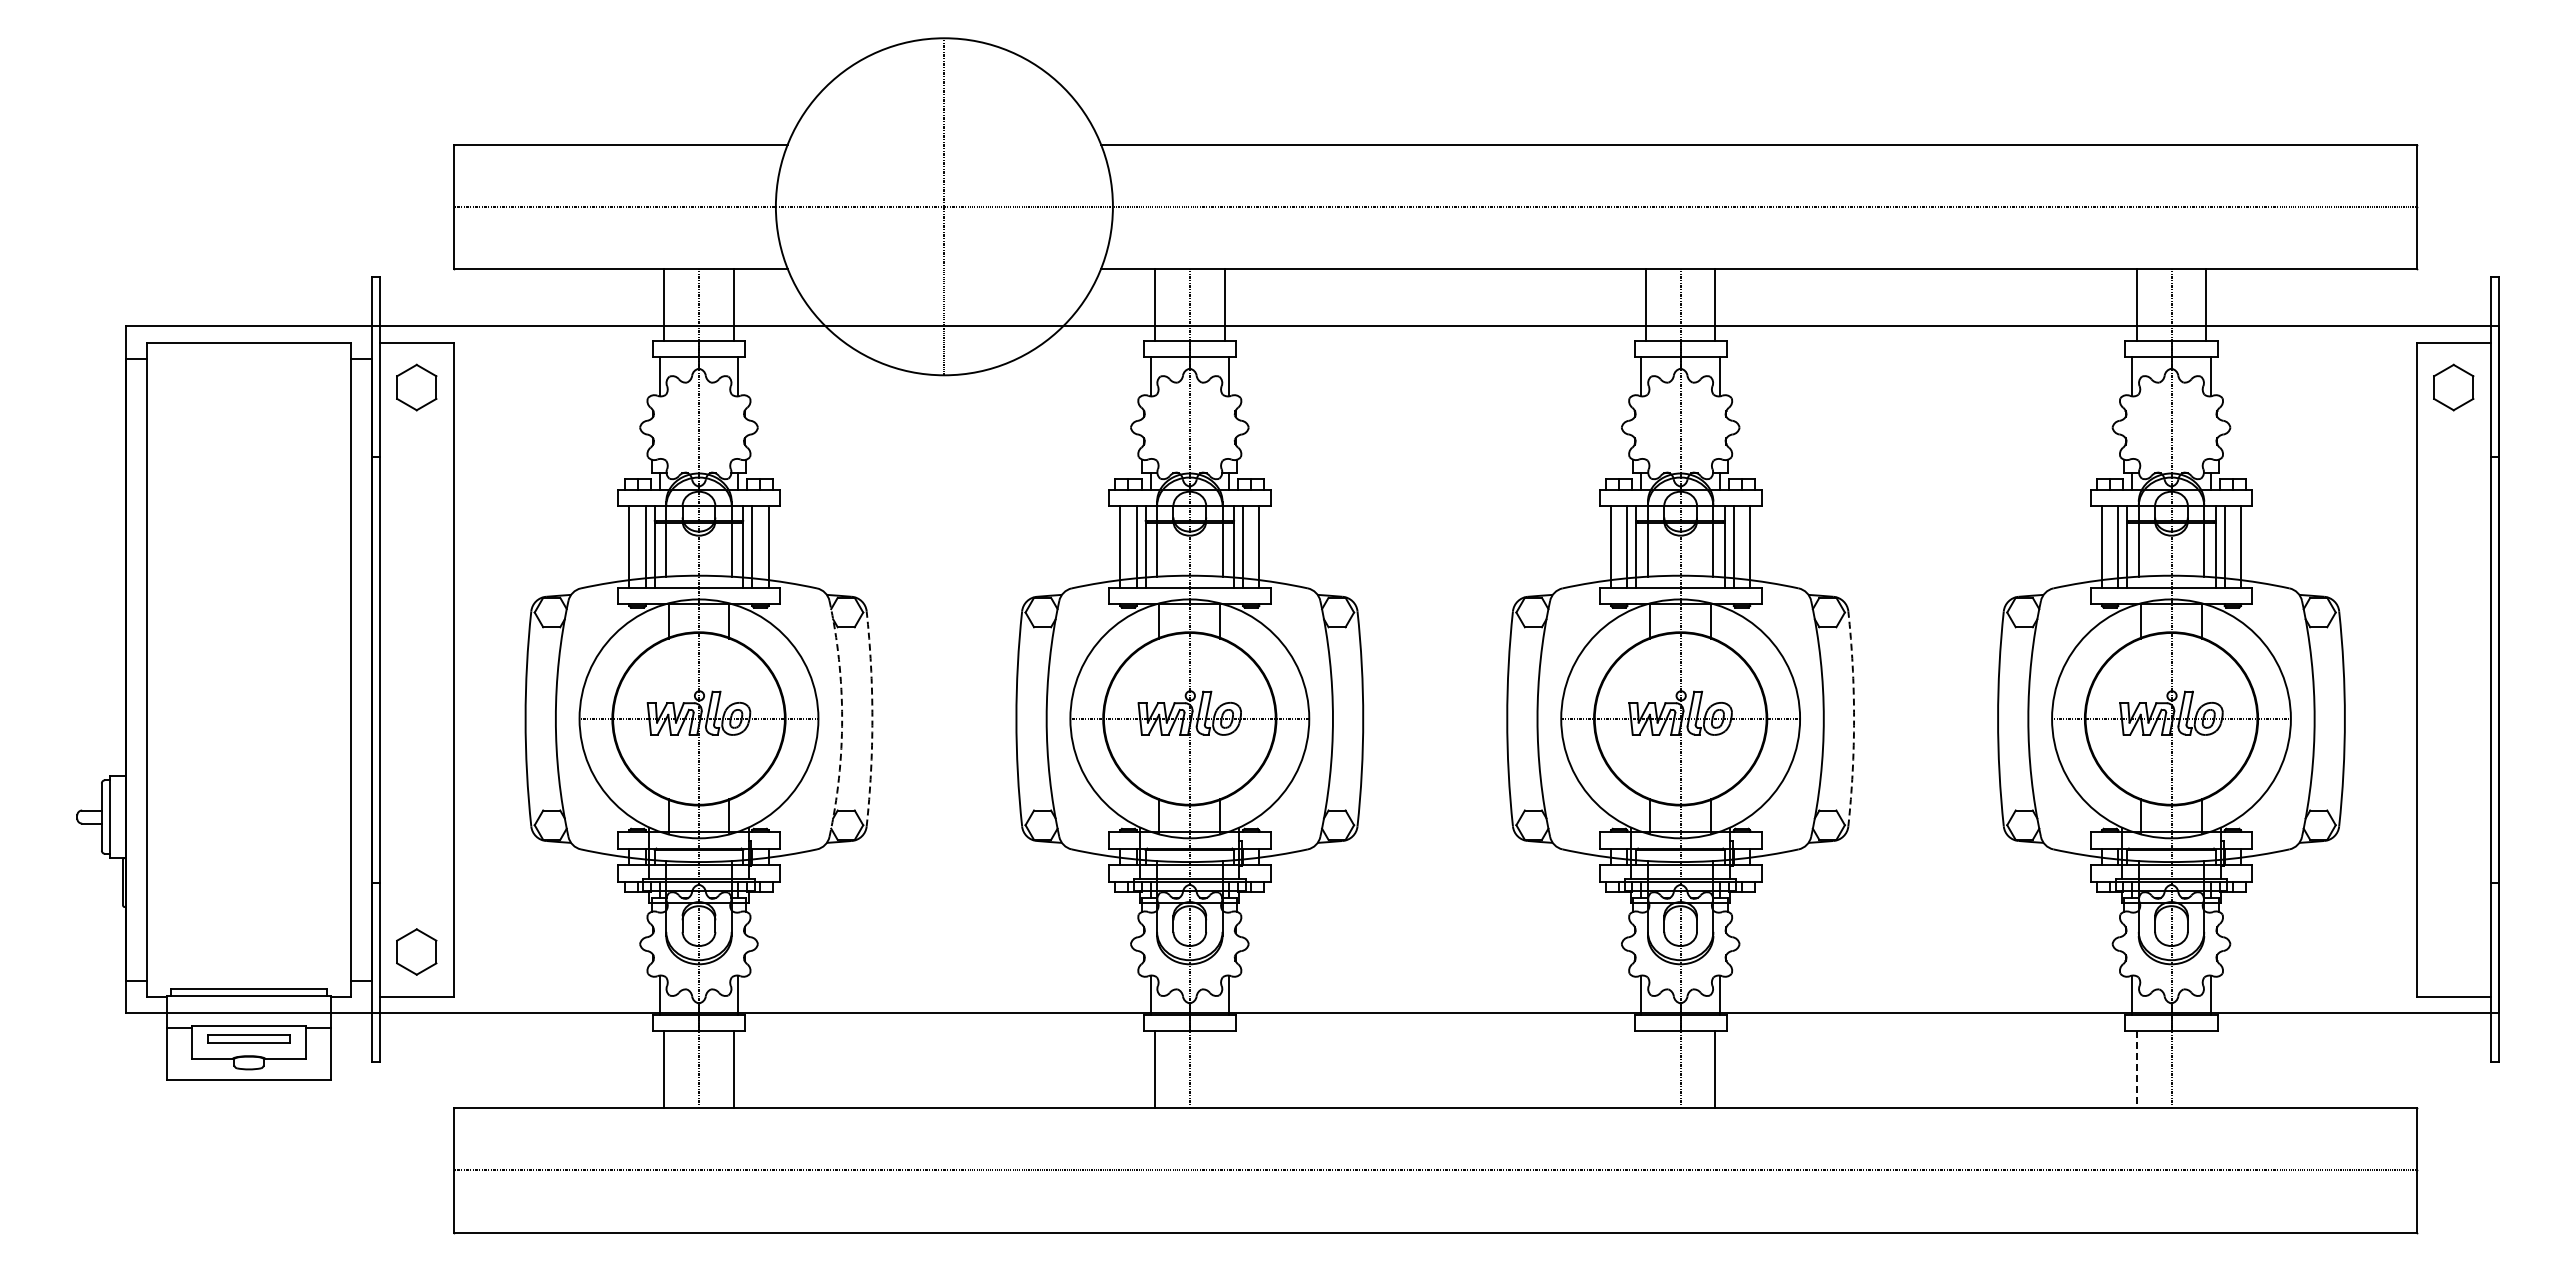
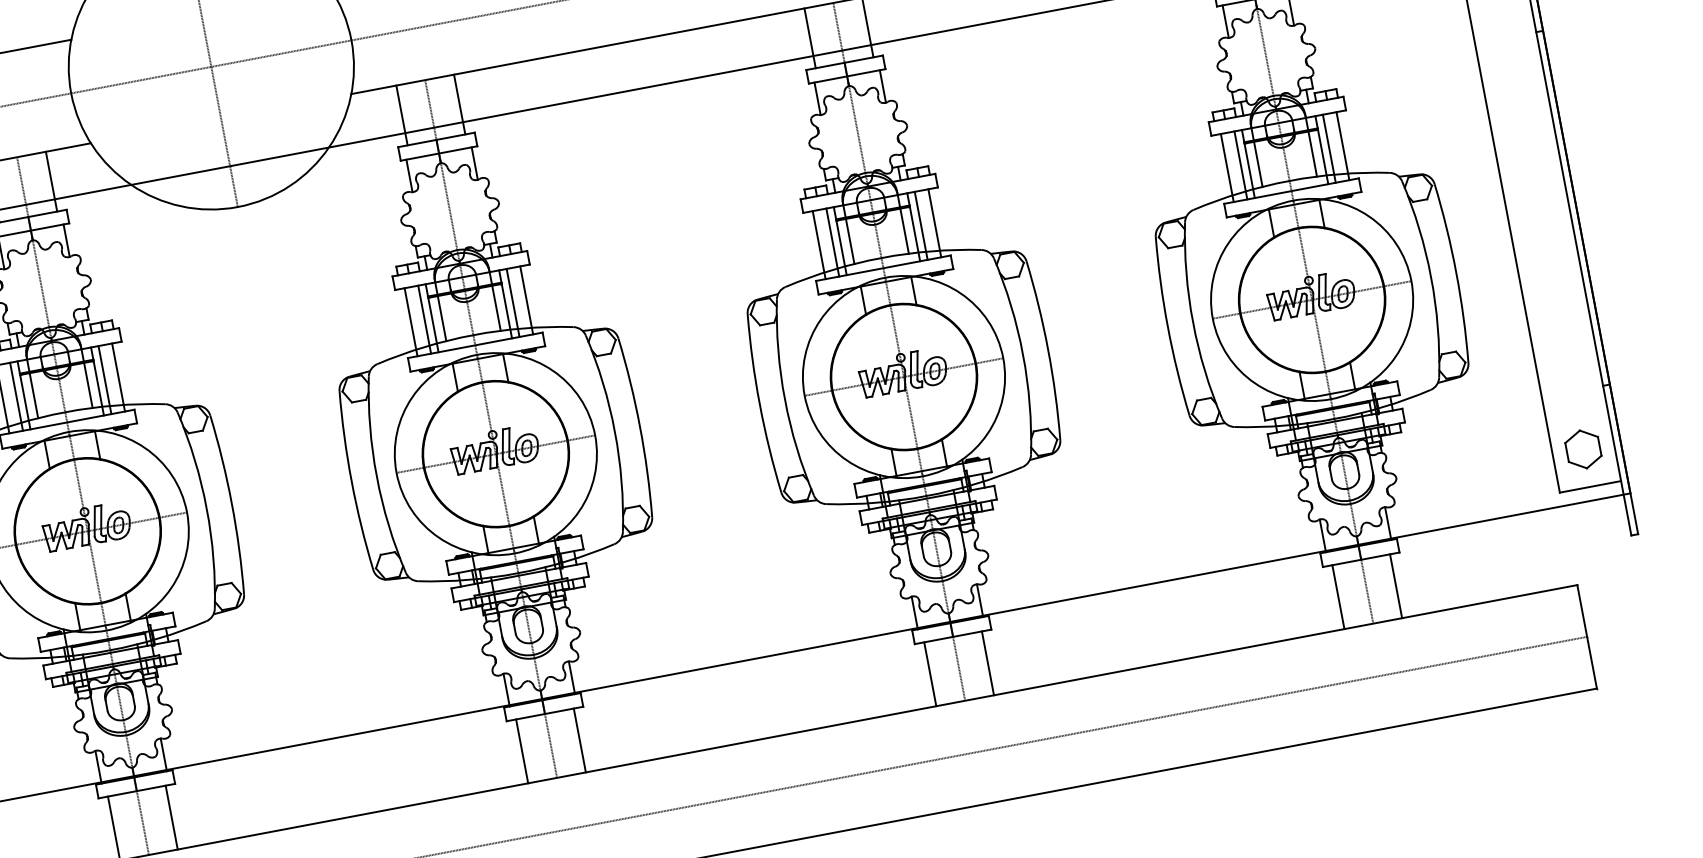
arc: (842, 718) -> (207, 508), dashed -> solid
arc: (872, 718) -> (231, 503), dashed -> solid
arc: (1854, 718) -> (1048, 349), dashed -> solid
part: (2453, 951) -> (1583, 449), added
line: (1224, 1069) -> (579, 740), added
line: (1645, 1069) -> (929, 674), added
line: (2206, 1069) -> (1396, 585), added
line: (2136, 1070) -> (1338, 597), dashed -> solid

